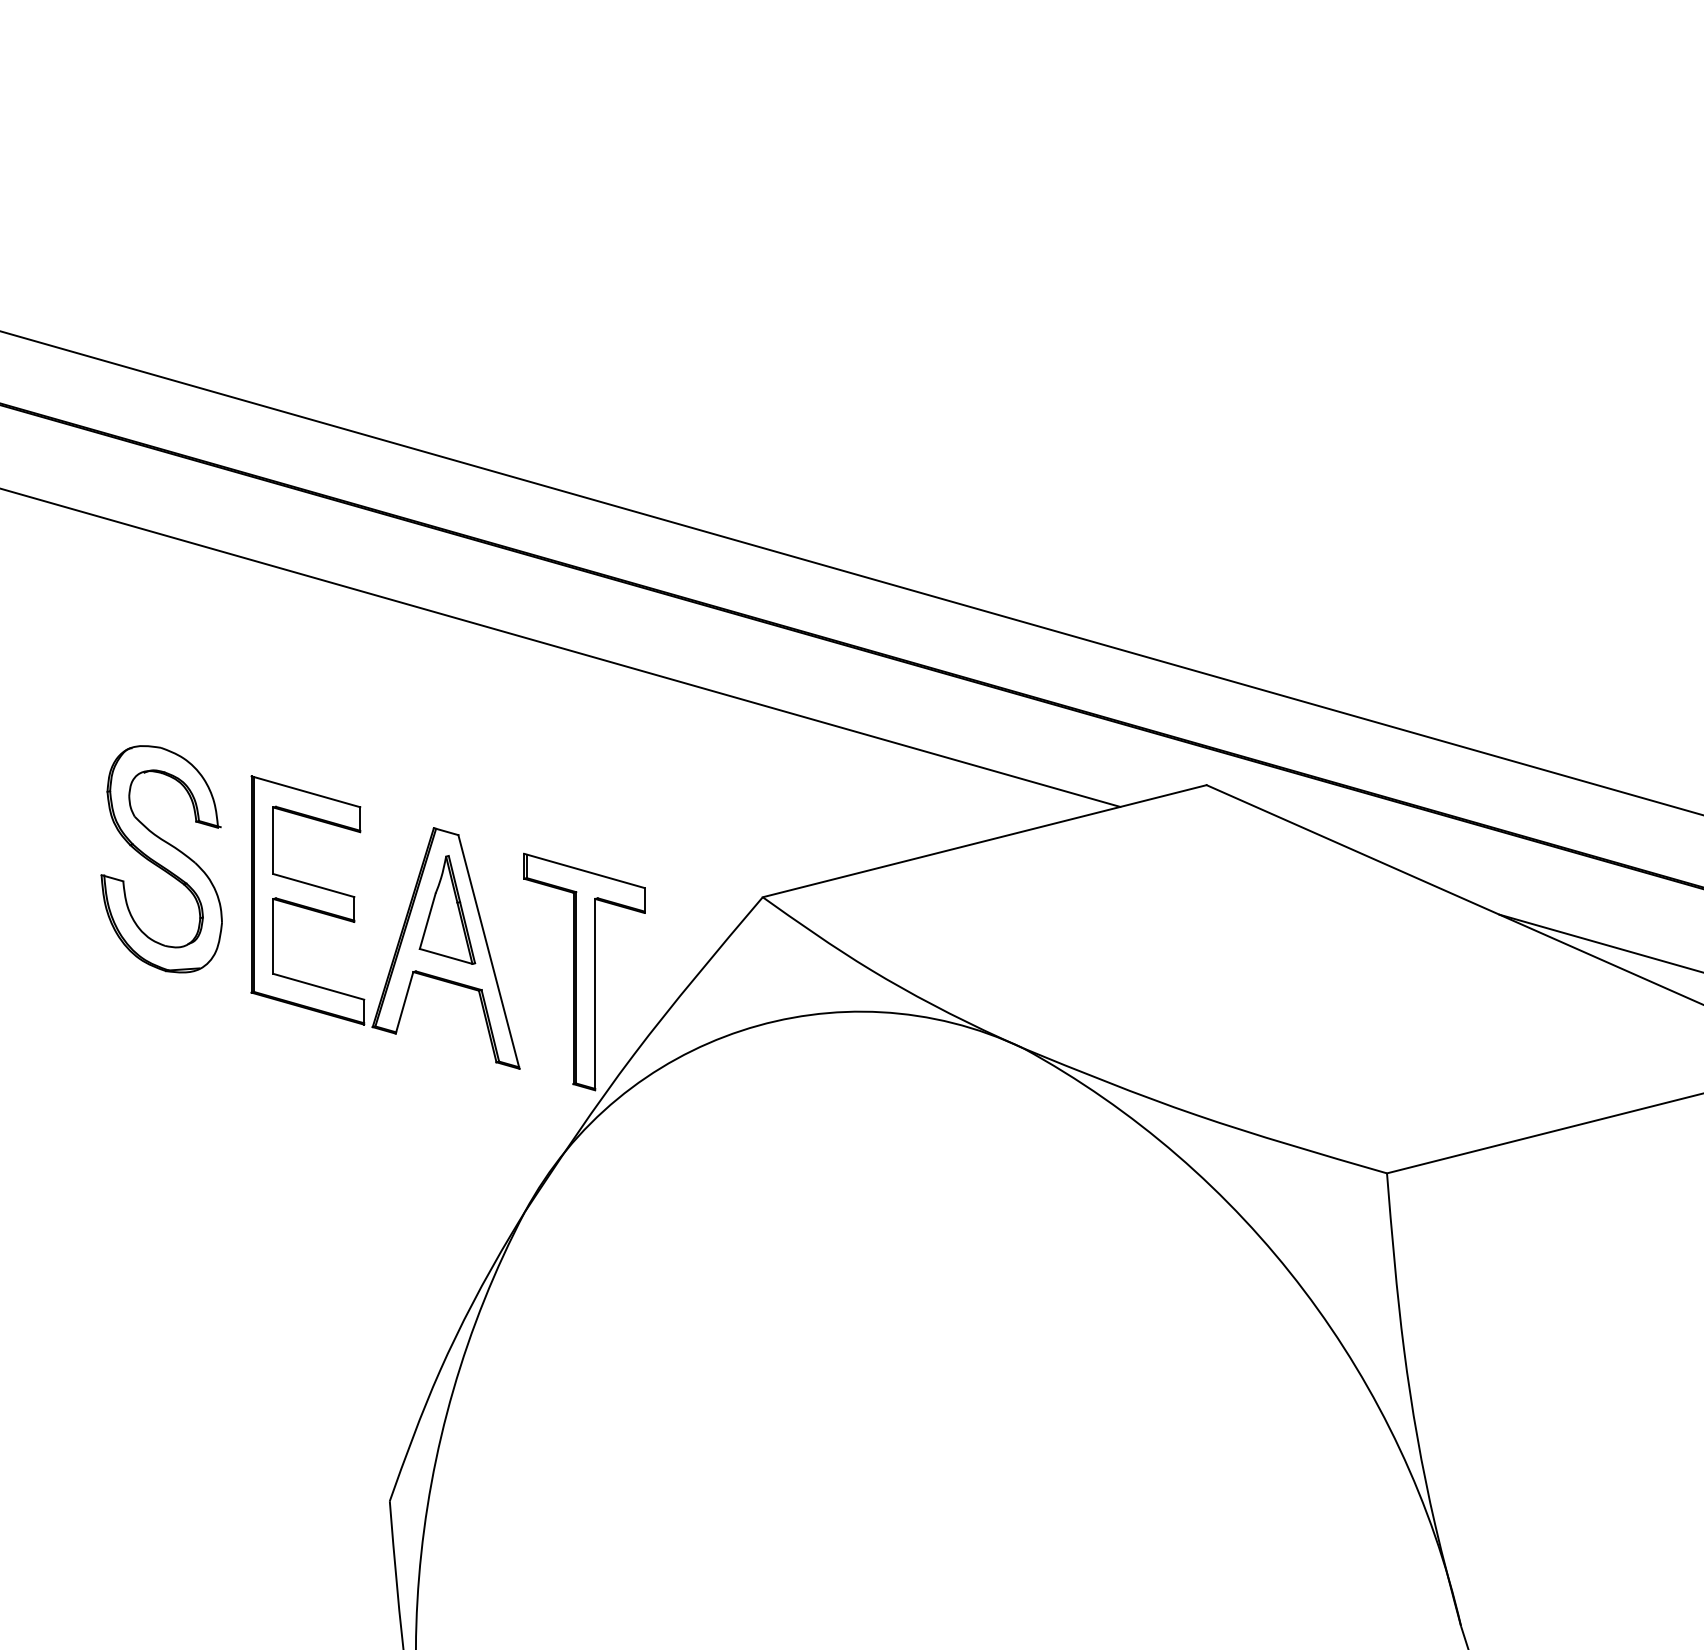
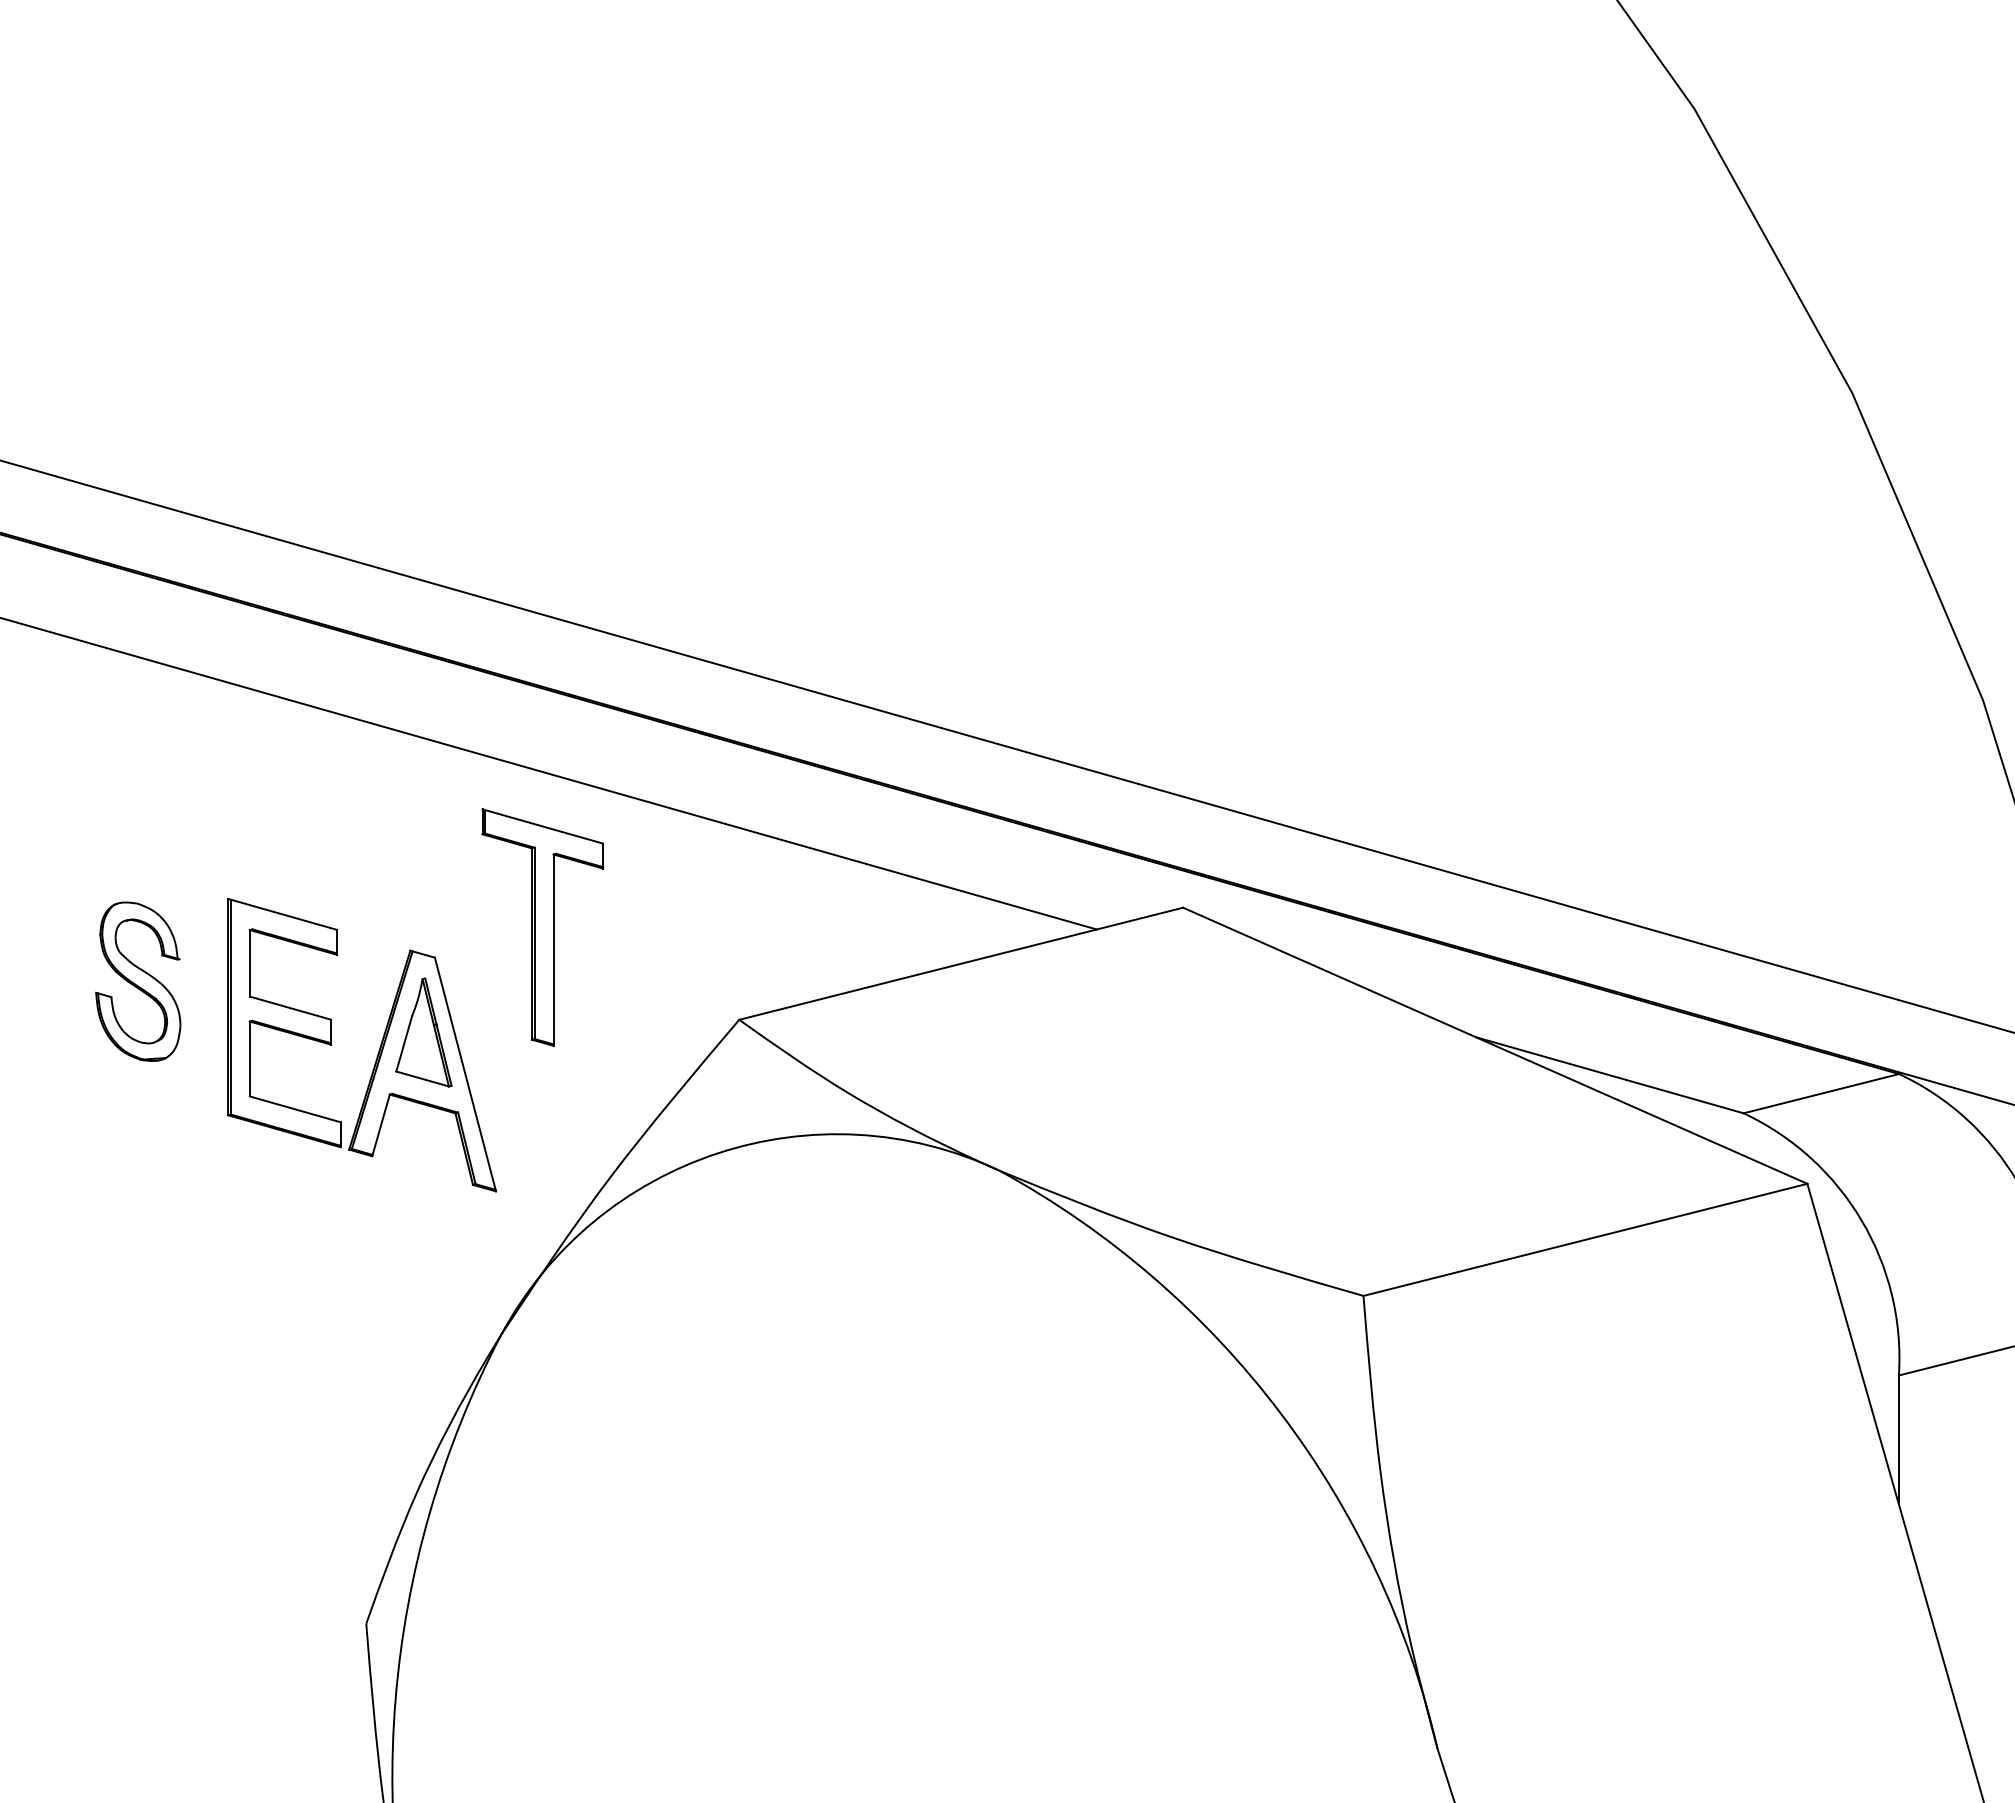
part: (162, 858) -> (138, 981), size x0.7
part: (584, 971) -> (542, 927), moved

